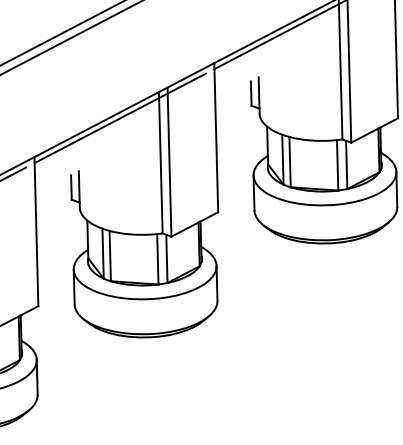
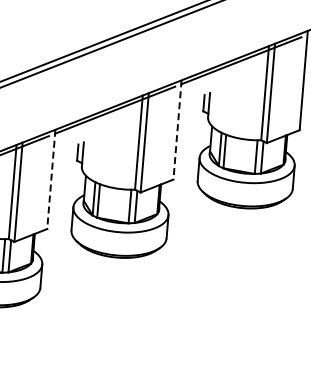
line: (216, 138) -> (177, 130), solid -> dashed
line: (36, 231) -> (51, 179), solid -> dashed

